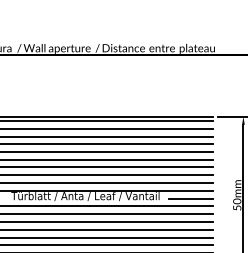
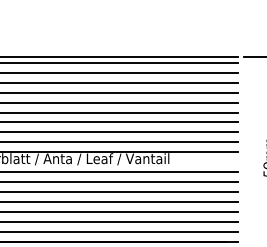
line: (190, 198) -> (208, 161), removed

